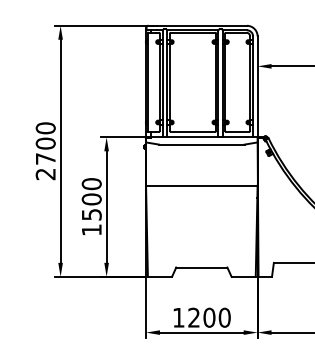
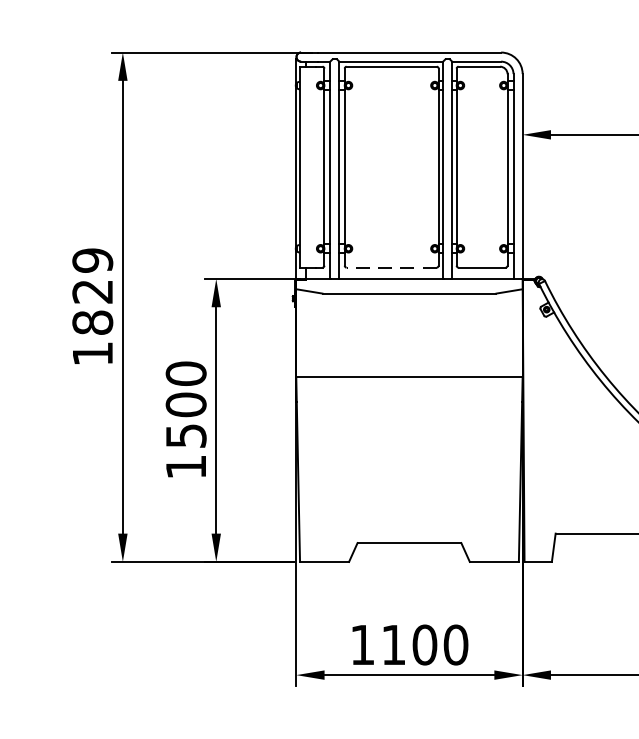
line: (192, 131) -> (390, 267), solid -> dashed
text: (45, 151) -> (92, 307), 2700 -> 1829
text: (193, 317) -> (392, 644), 1200 -> 1100

